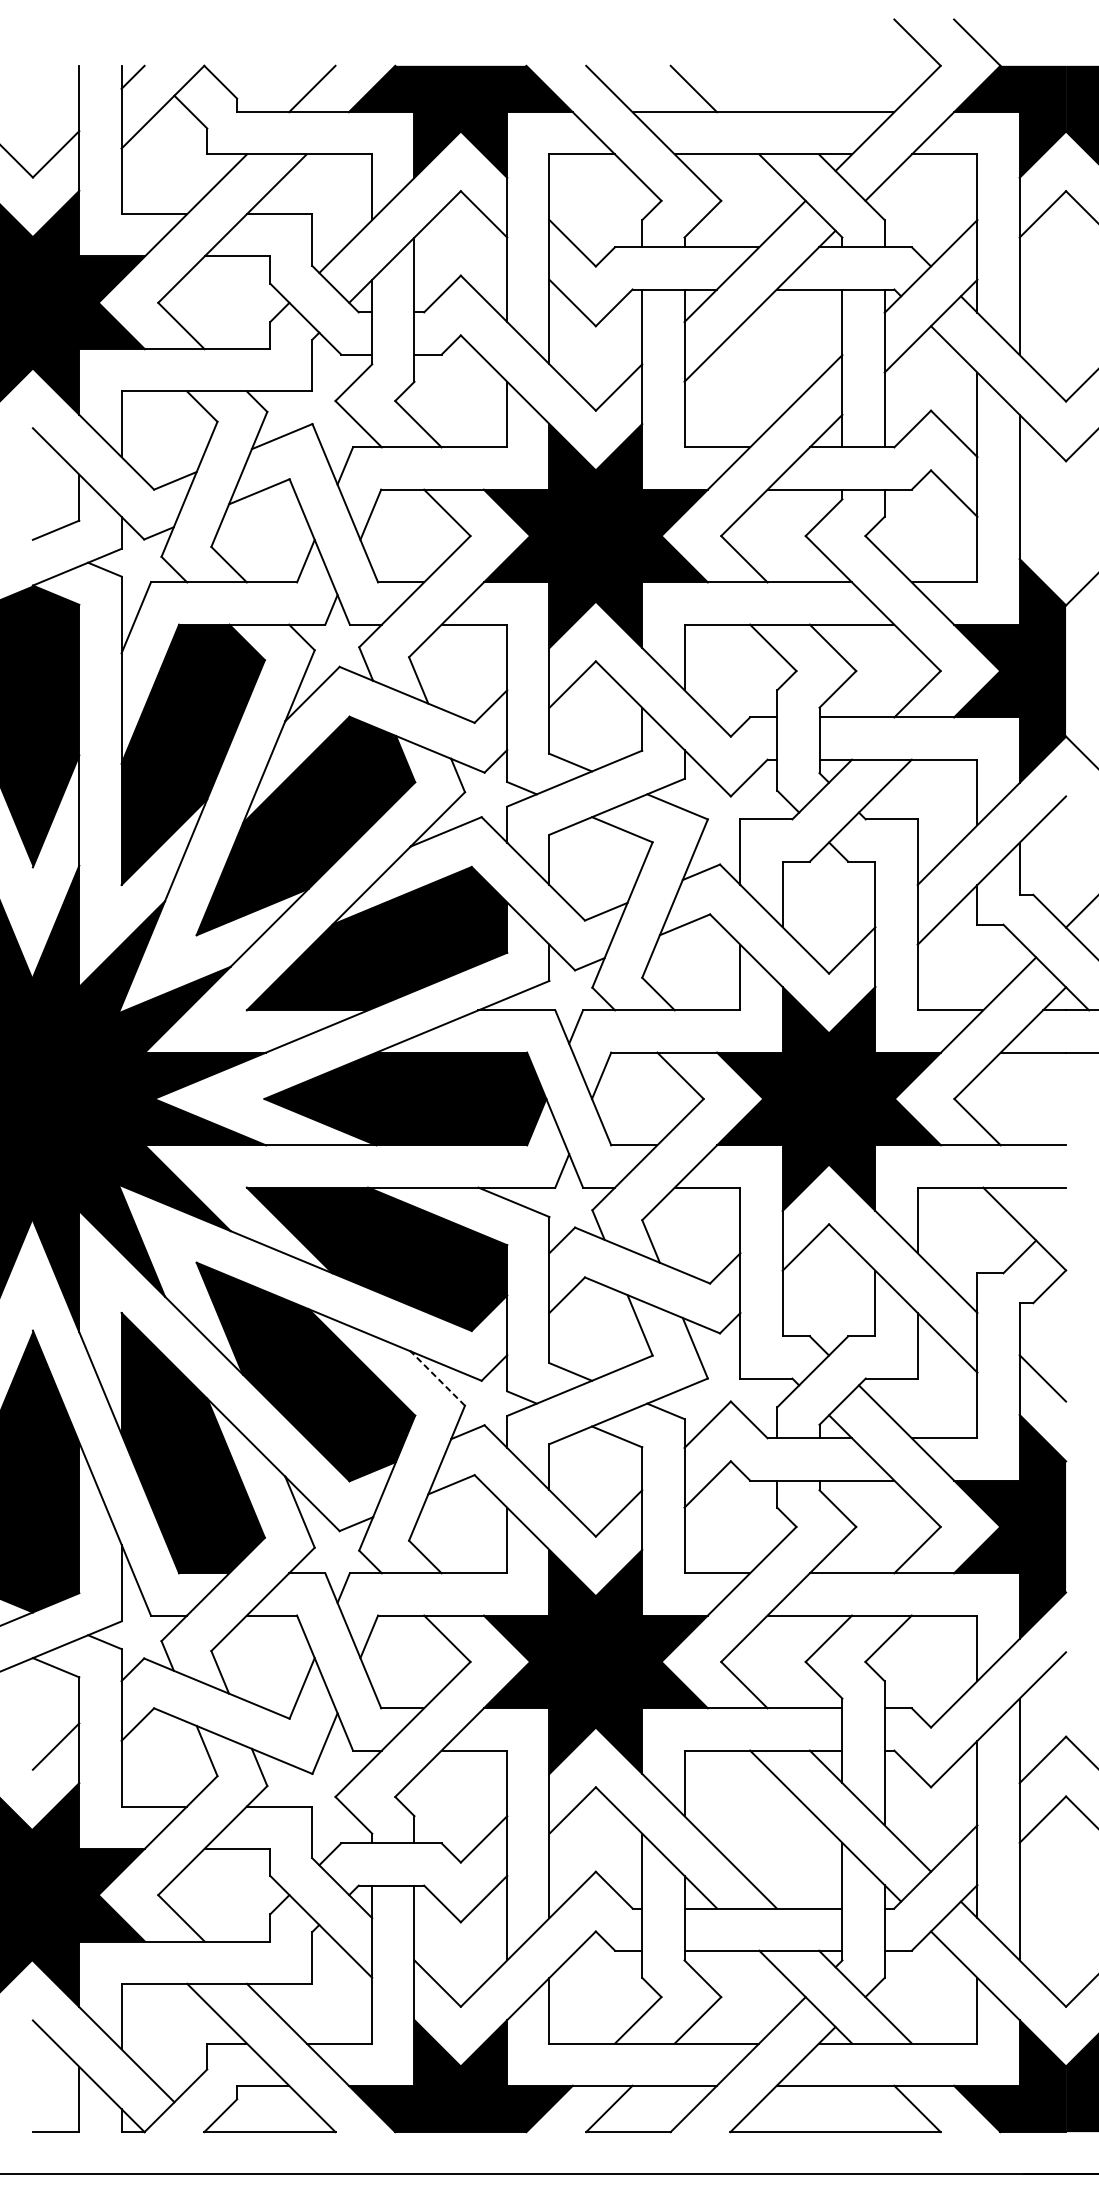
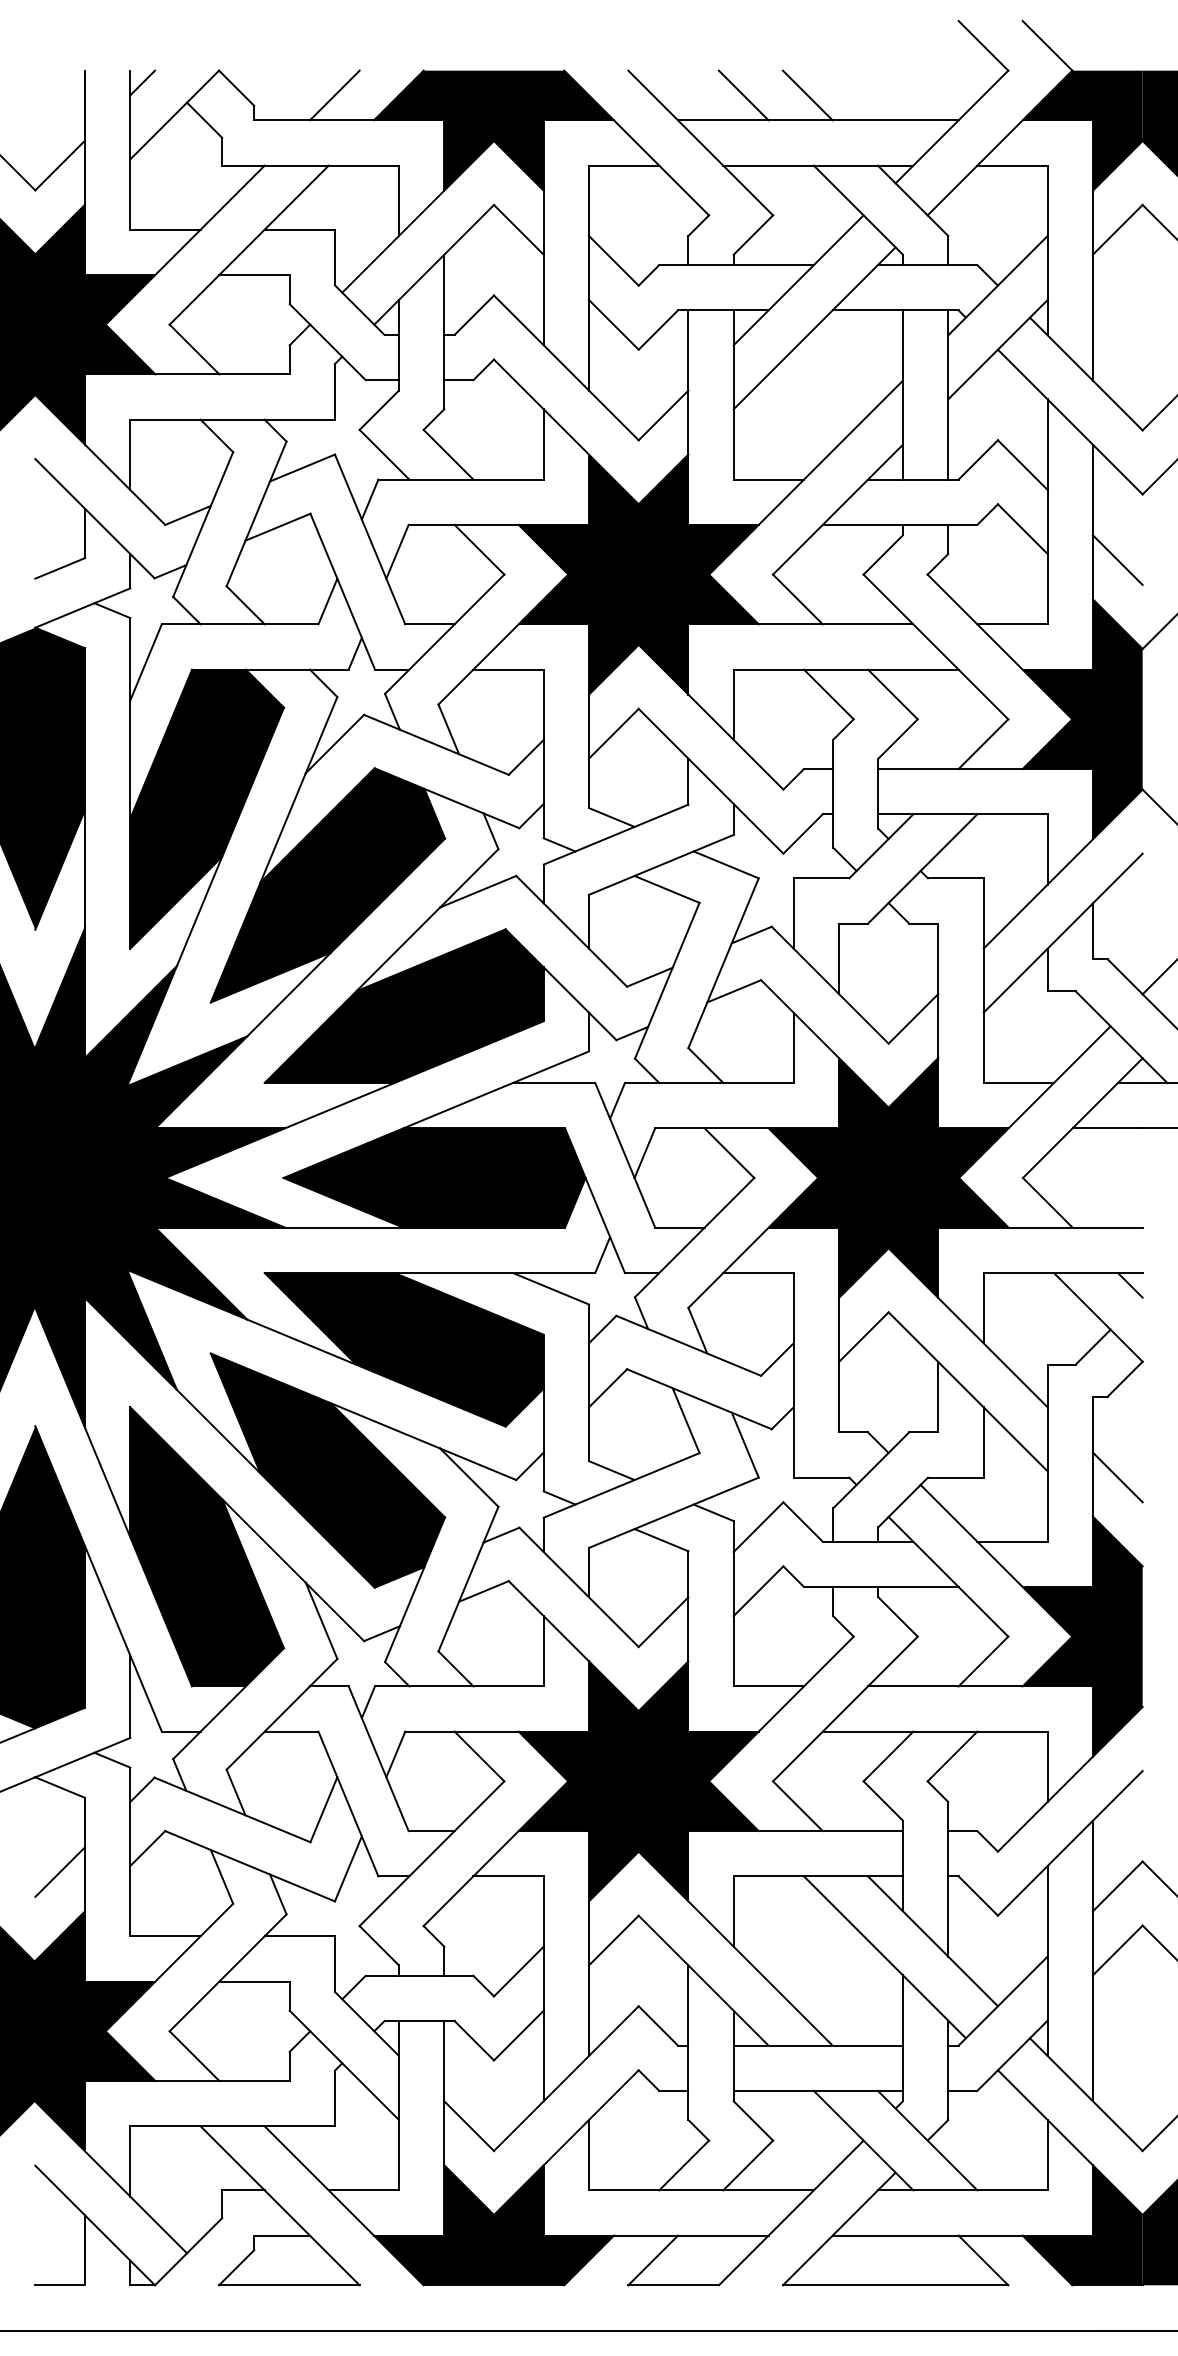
line: (753, 89) -> (807, 95), added
line: (1042, 521) -> (1117, 559), added
line: (1053, 1199) -> (1129, 1285), added
line: (437, 1378) -> (468, 1477), dashed -> solid

